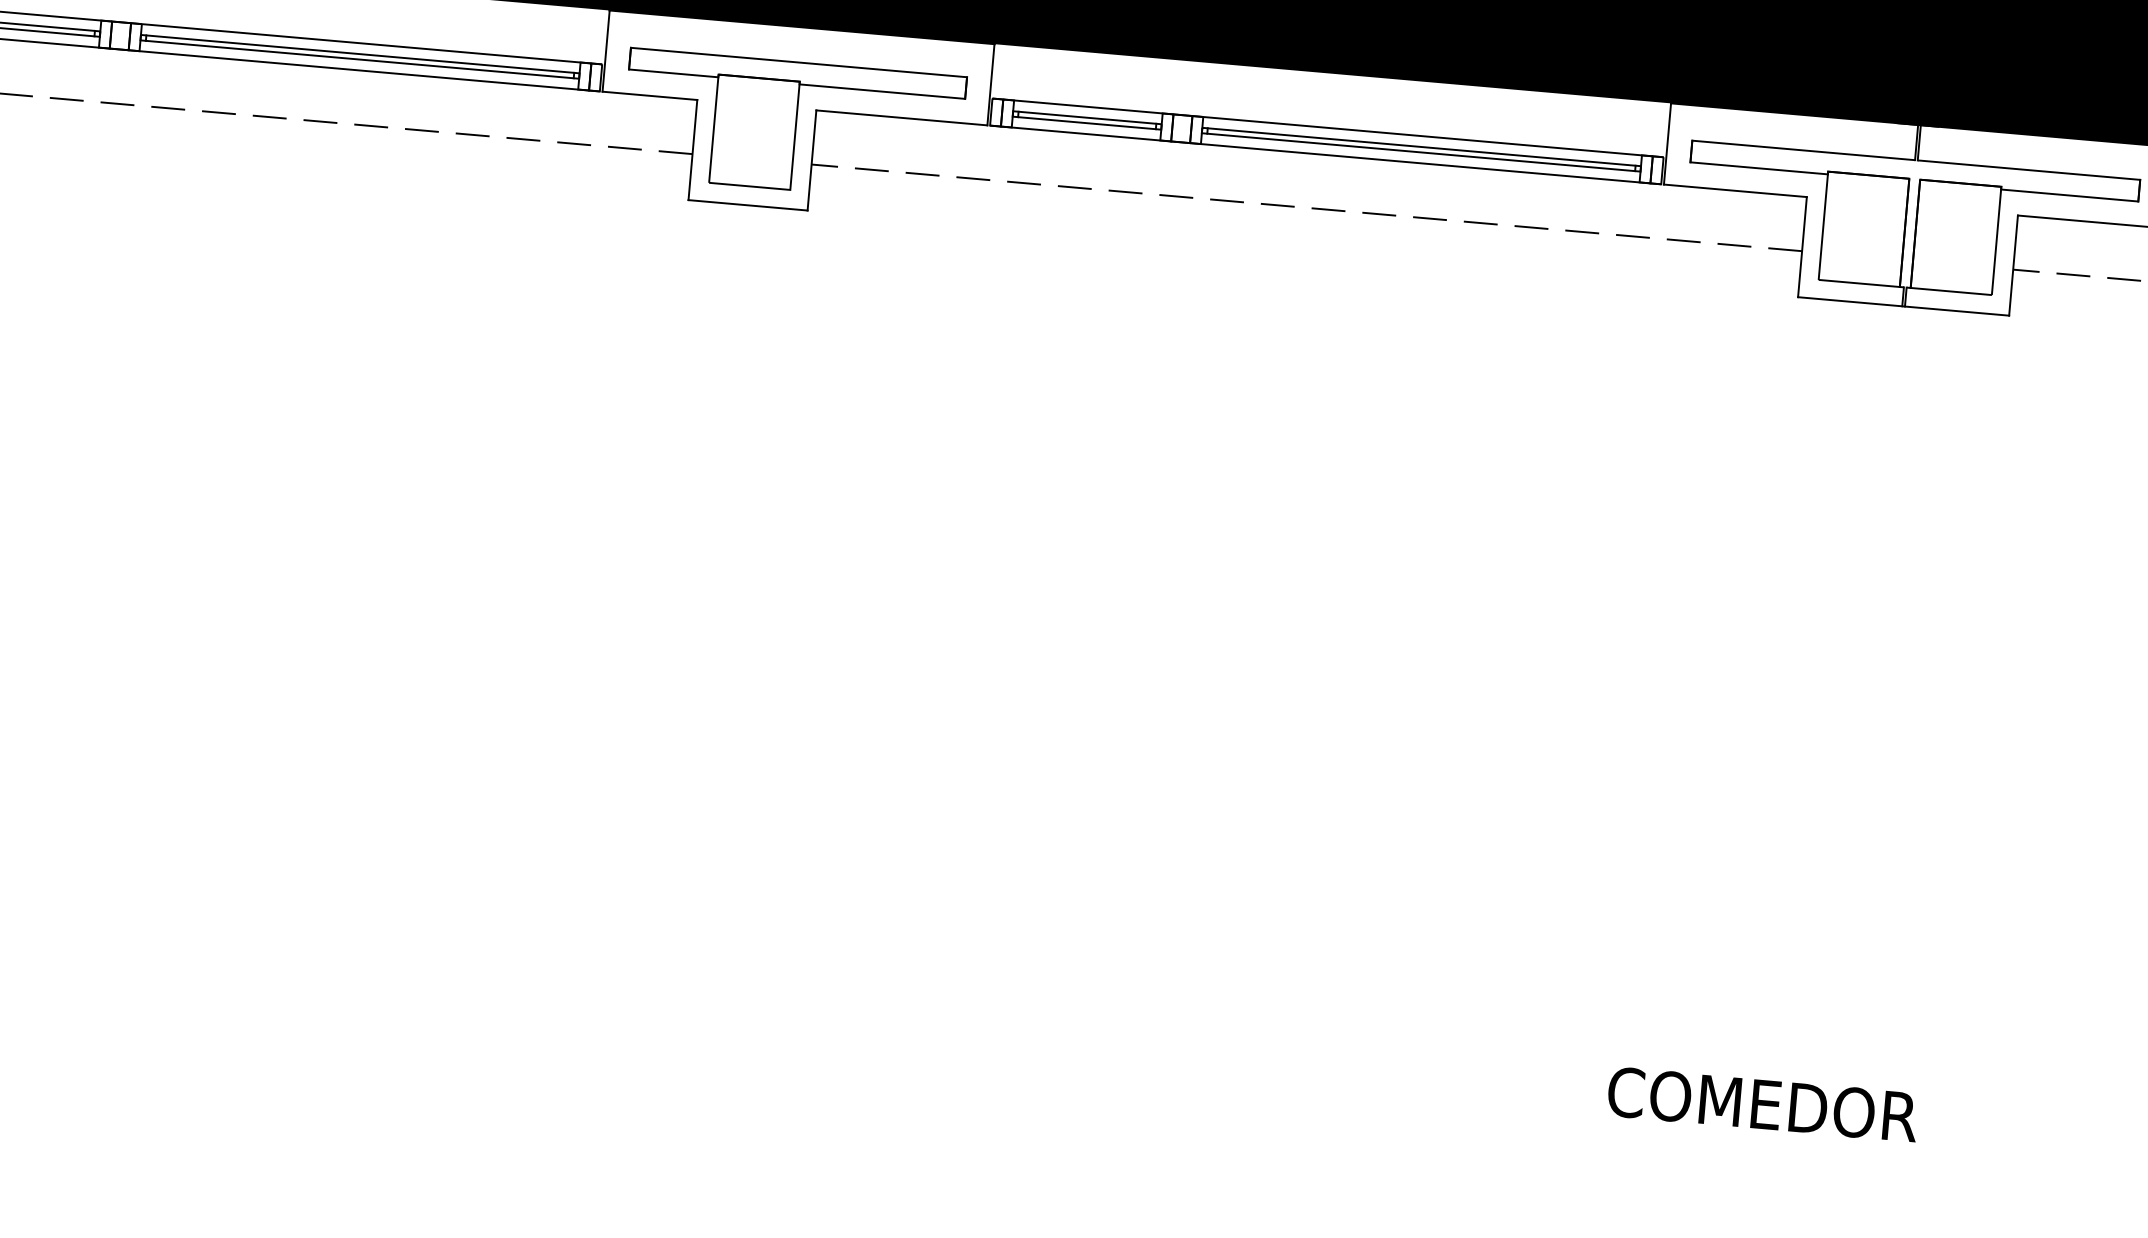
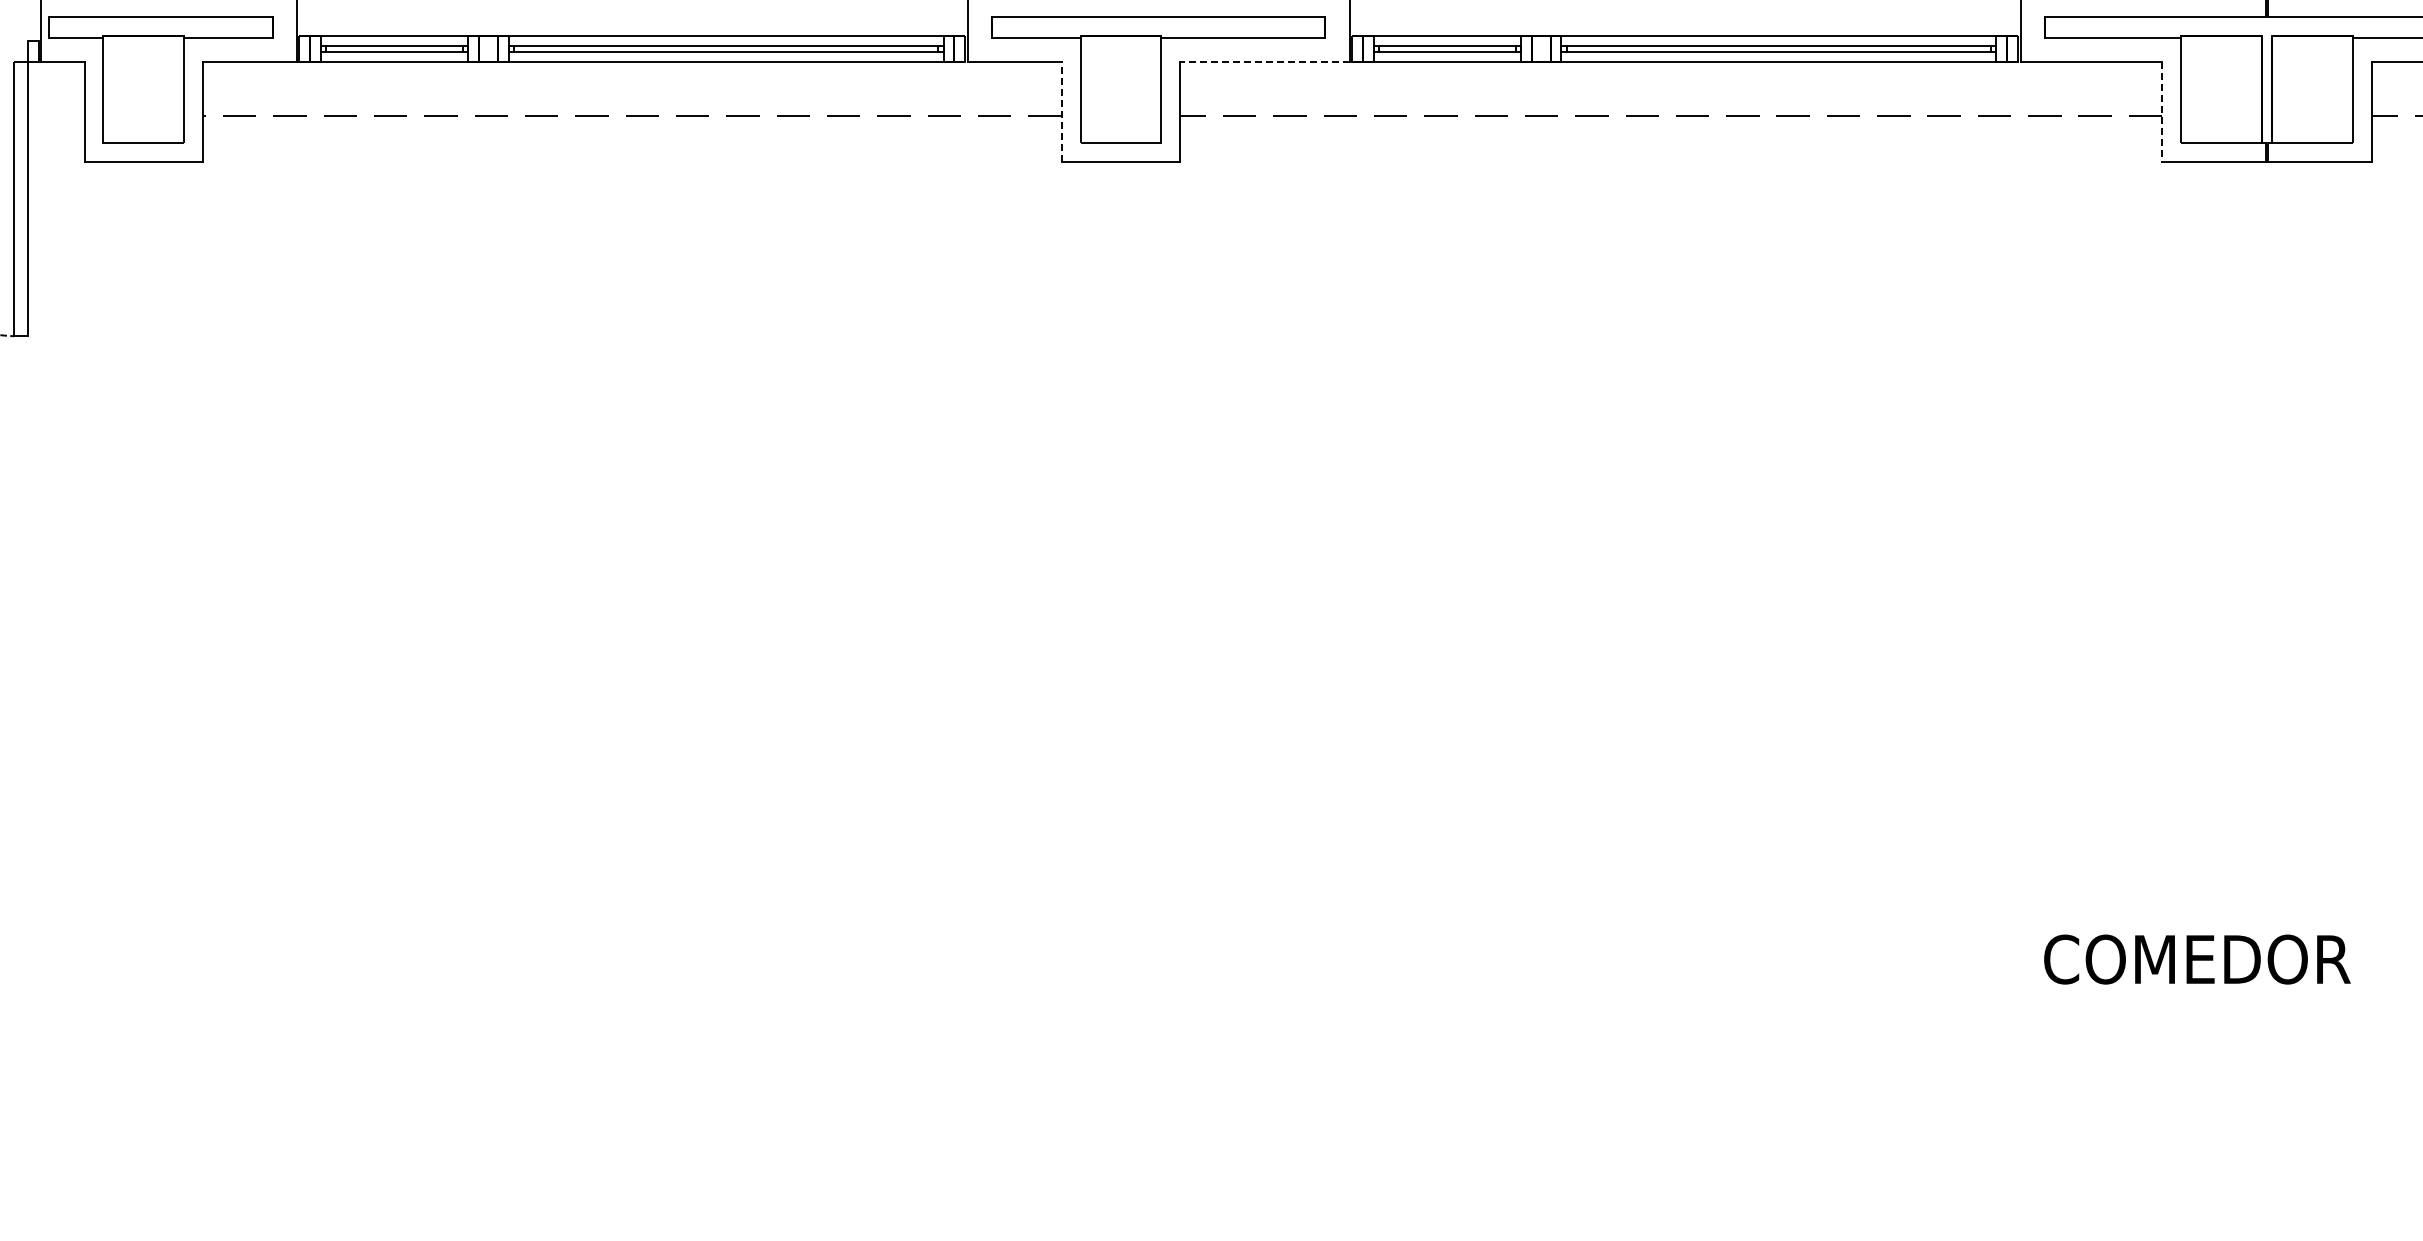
line: (901, 117) -> (1264, 62), solid -> dashed
line: (692, 150) -> (1061, 112), solid -> dashed
line: (1802, 247) -> (2162, 112), solid -> dashed

